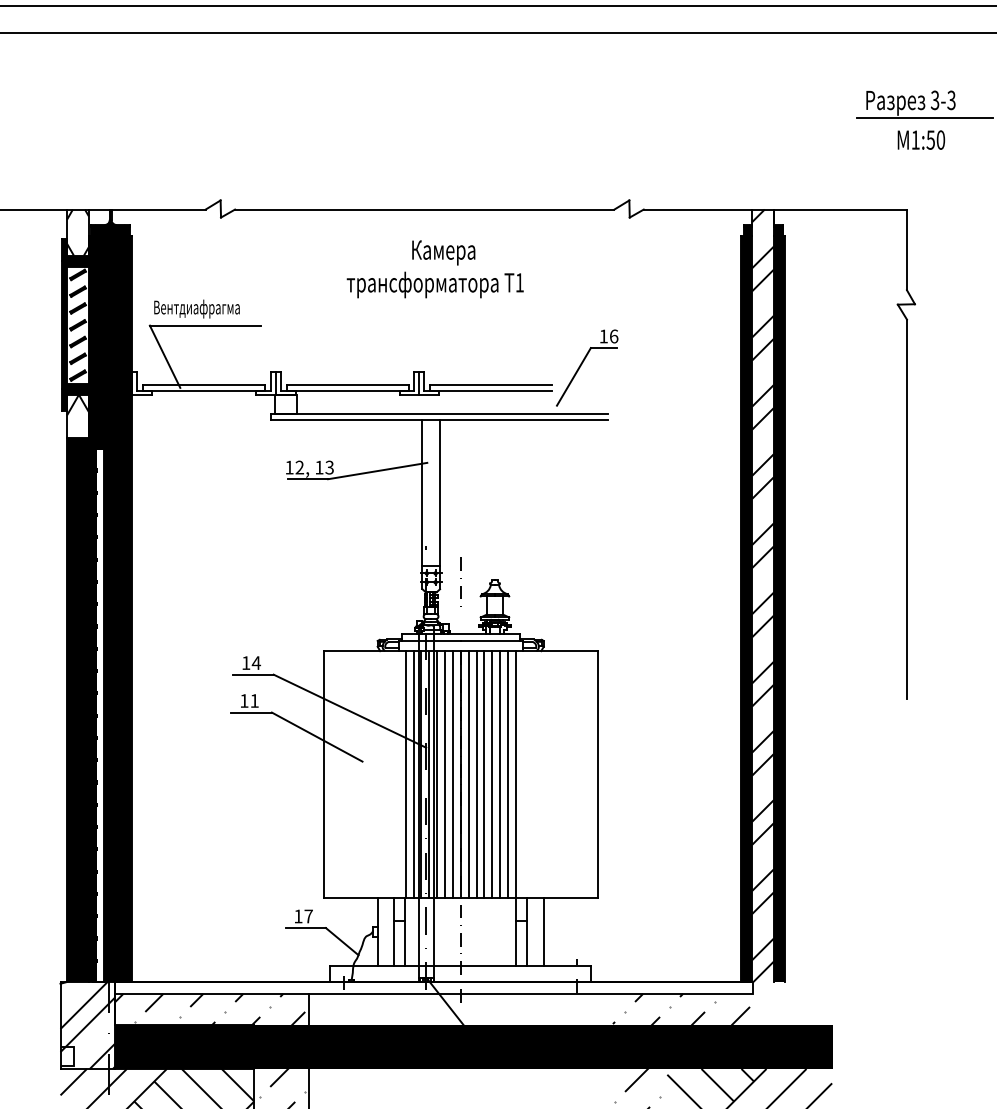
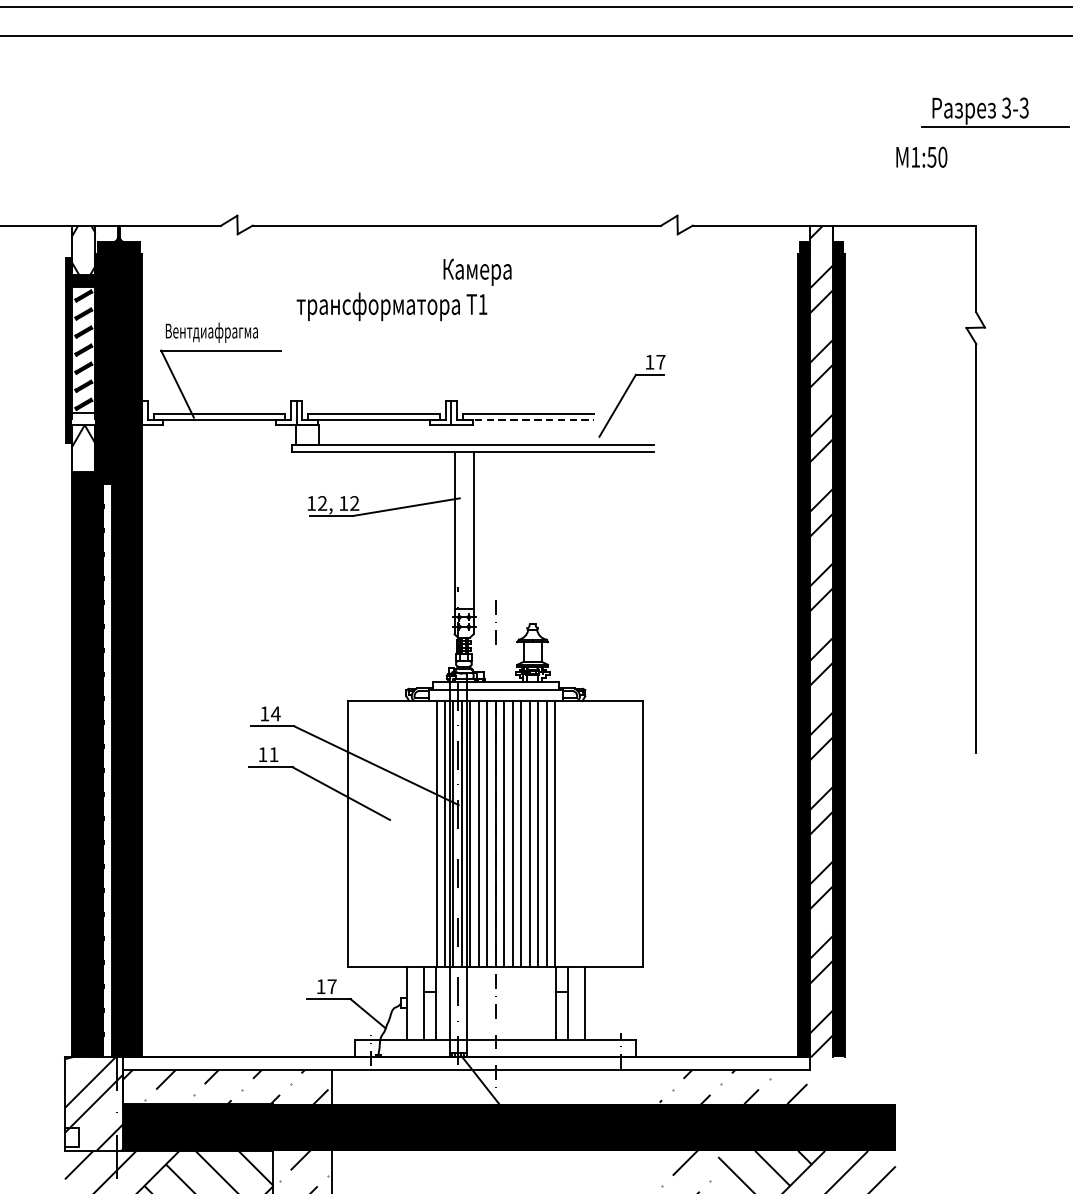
text: (920, 139) -> (920, 156), moved
text: (434, 284) -> (391, 306), moved
text: (613, 336) -> (660, 362), 16 -> 17
fill: (77, 389) -> (83, 419), removed
line: (491, 390) -> (528, 420), solid -> dashed
text: (329, 467) -> (354, 503), 13 -> 12

